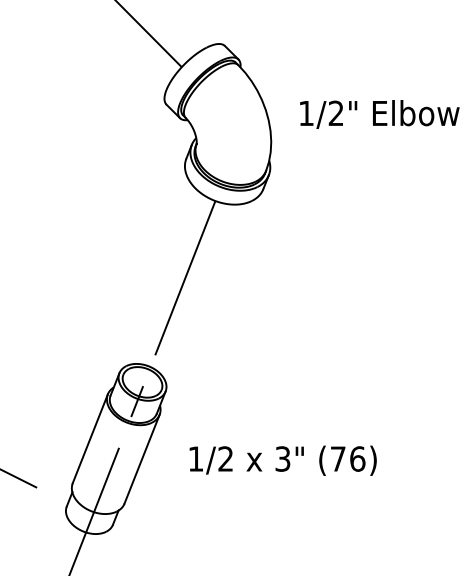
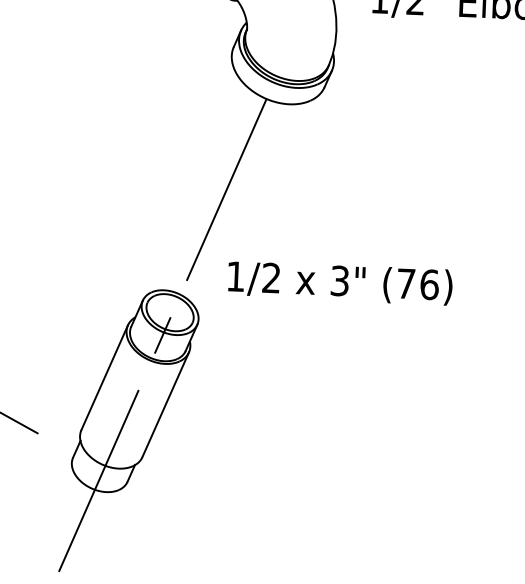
text: (282, 460) -> (339, 282), moved

